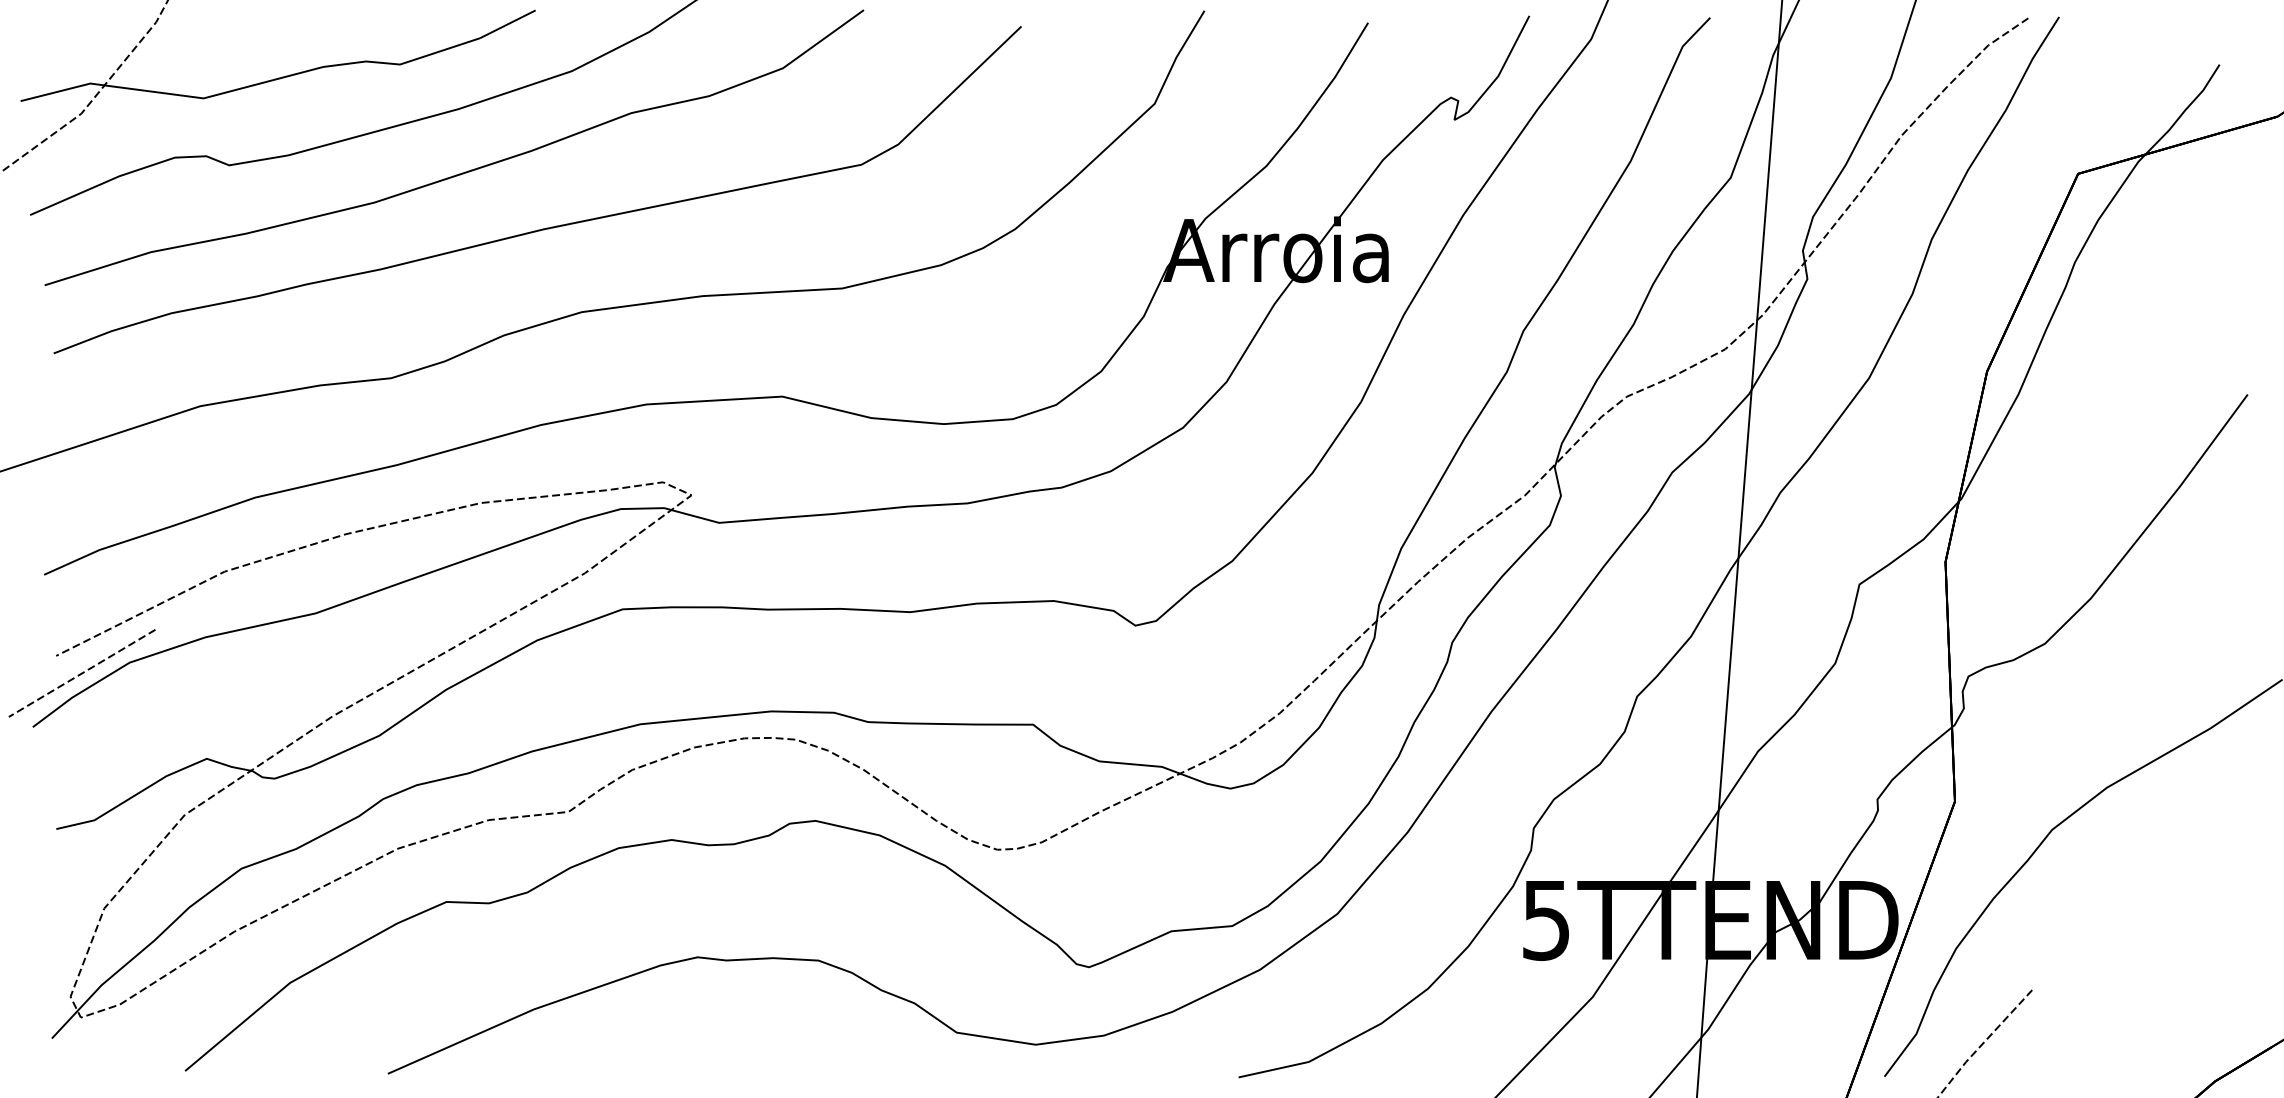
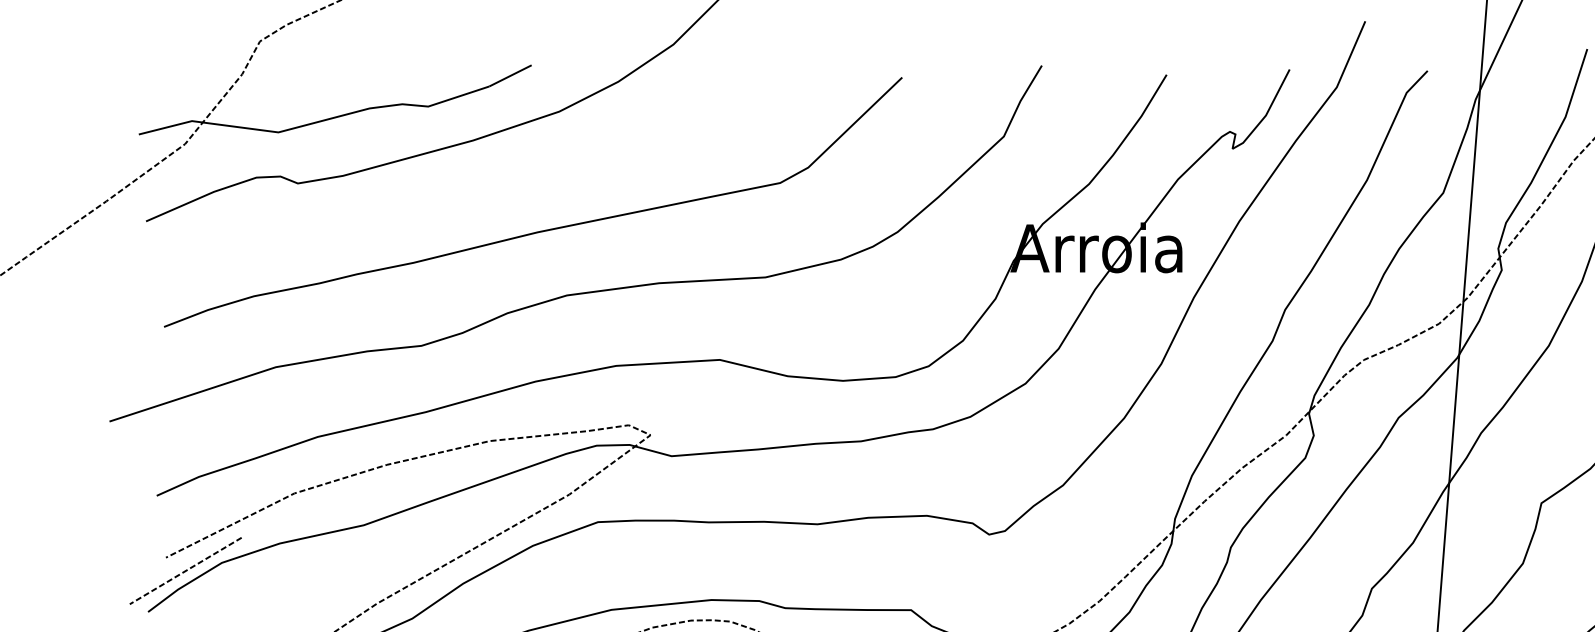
curve: (462, 172) -> (475, 188), removed

